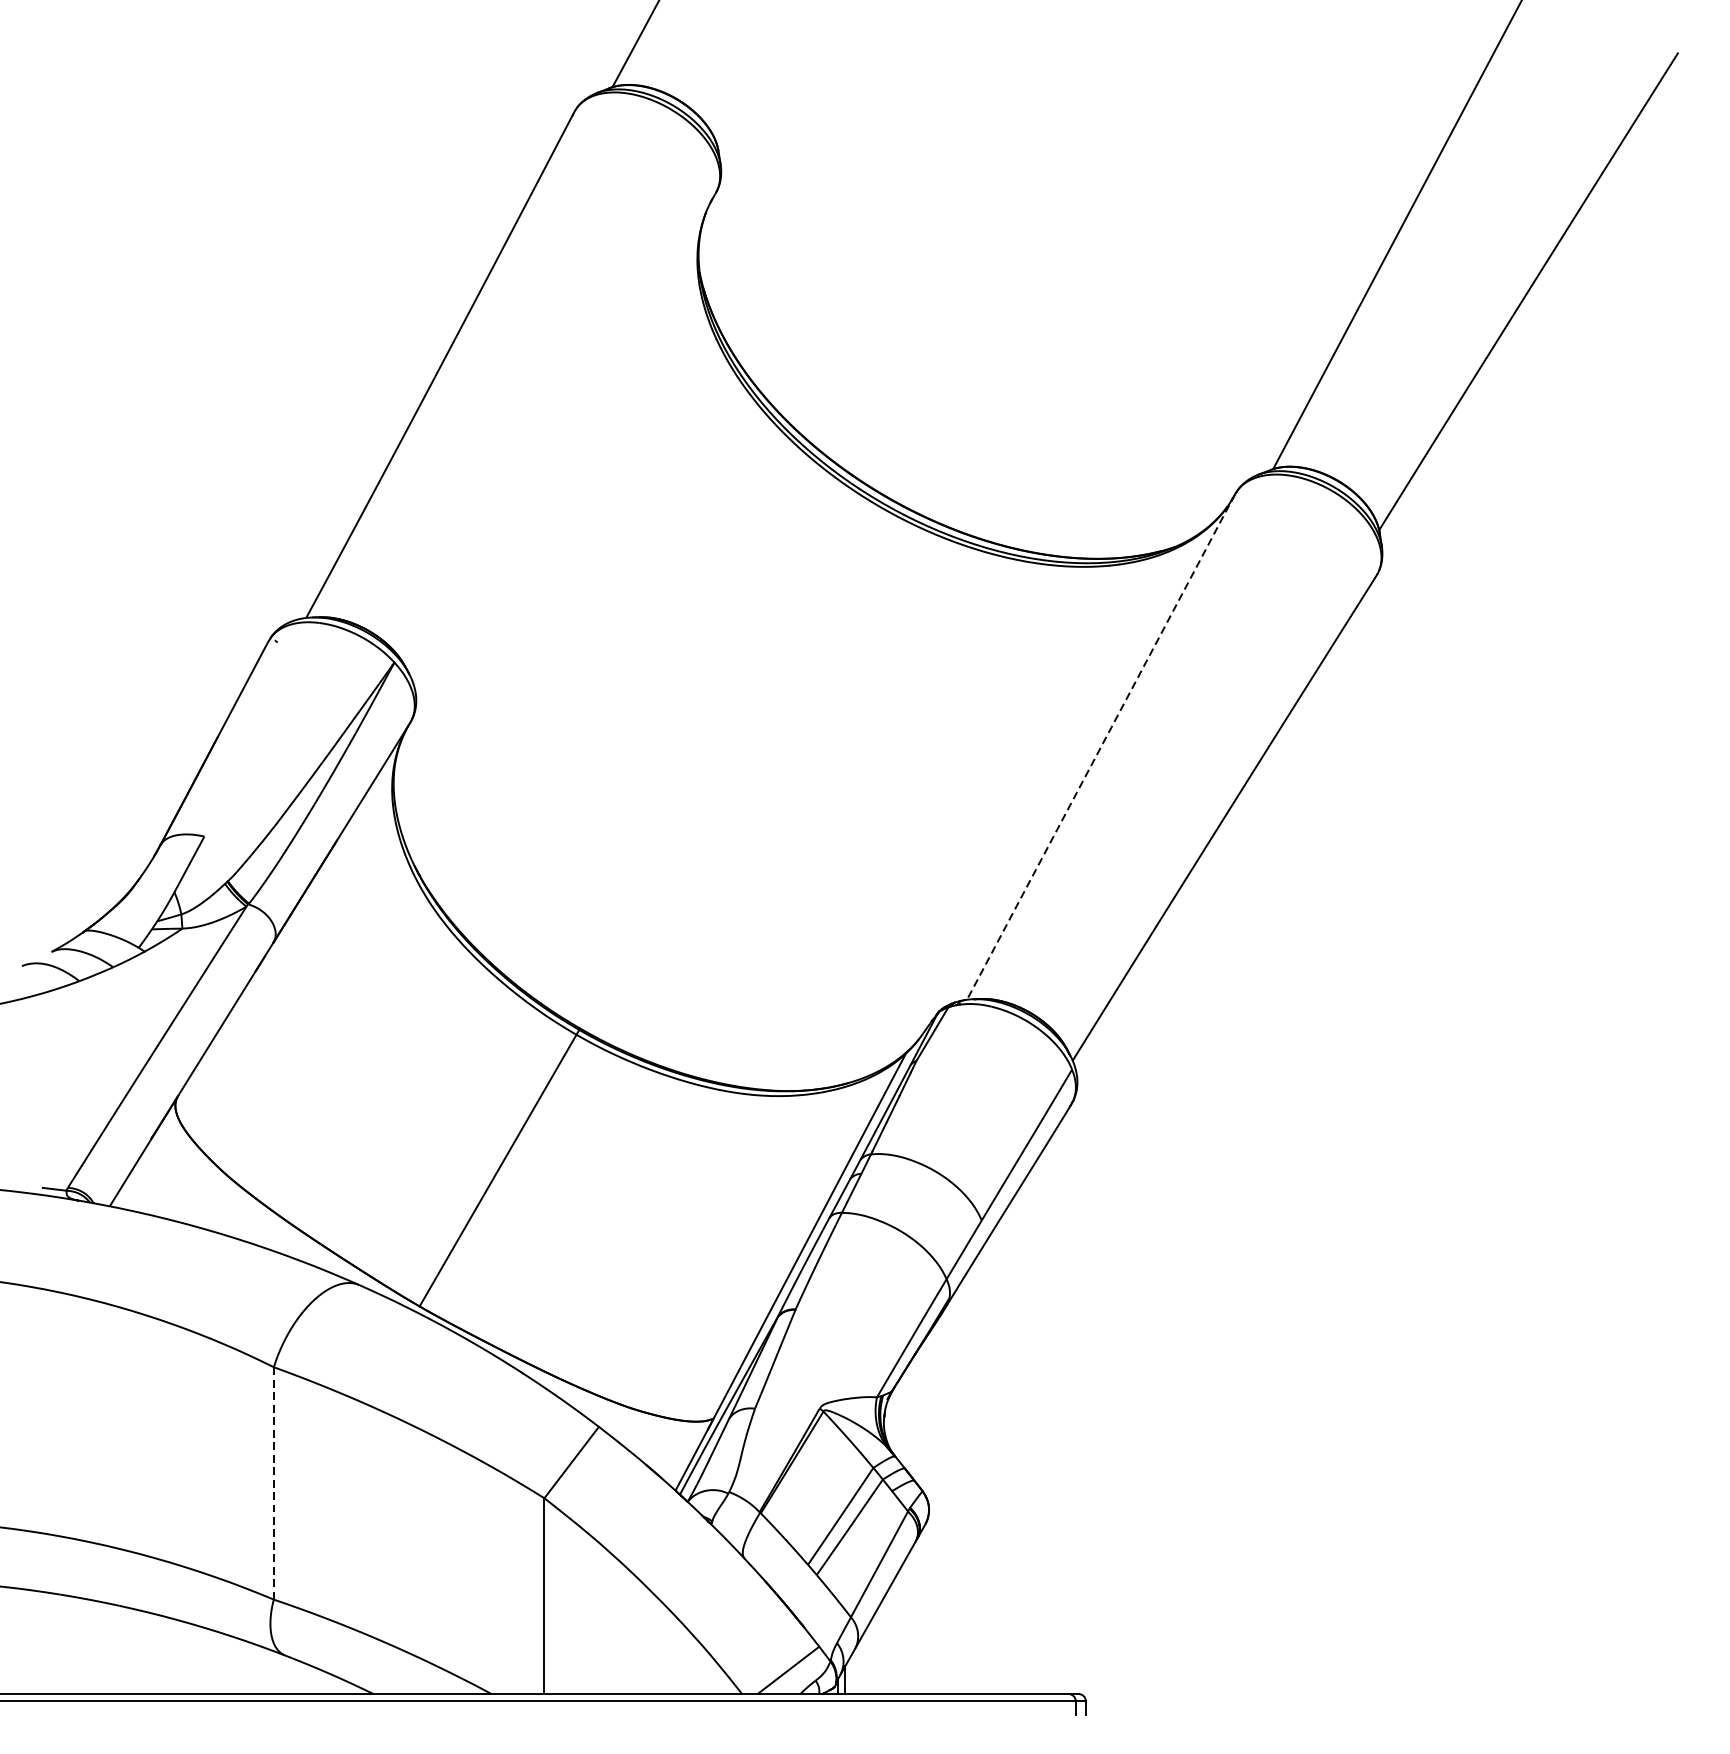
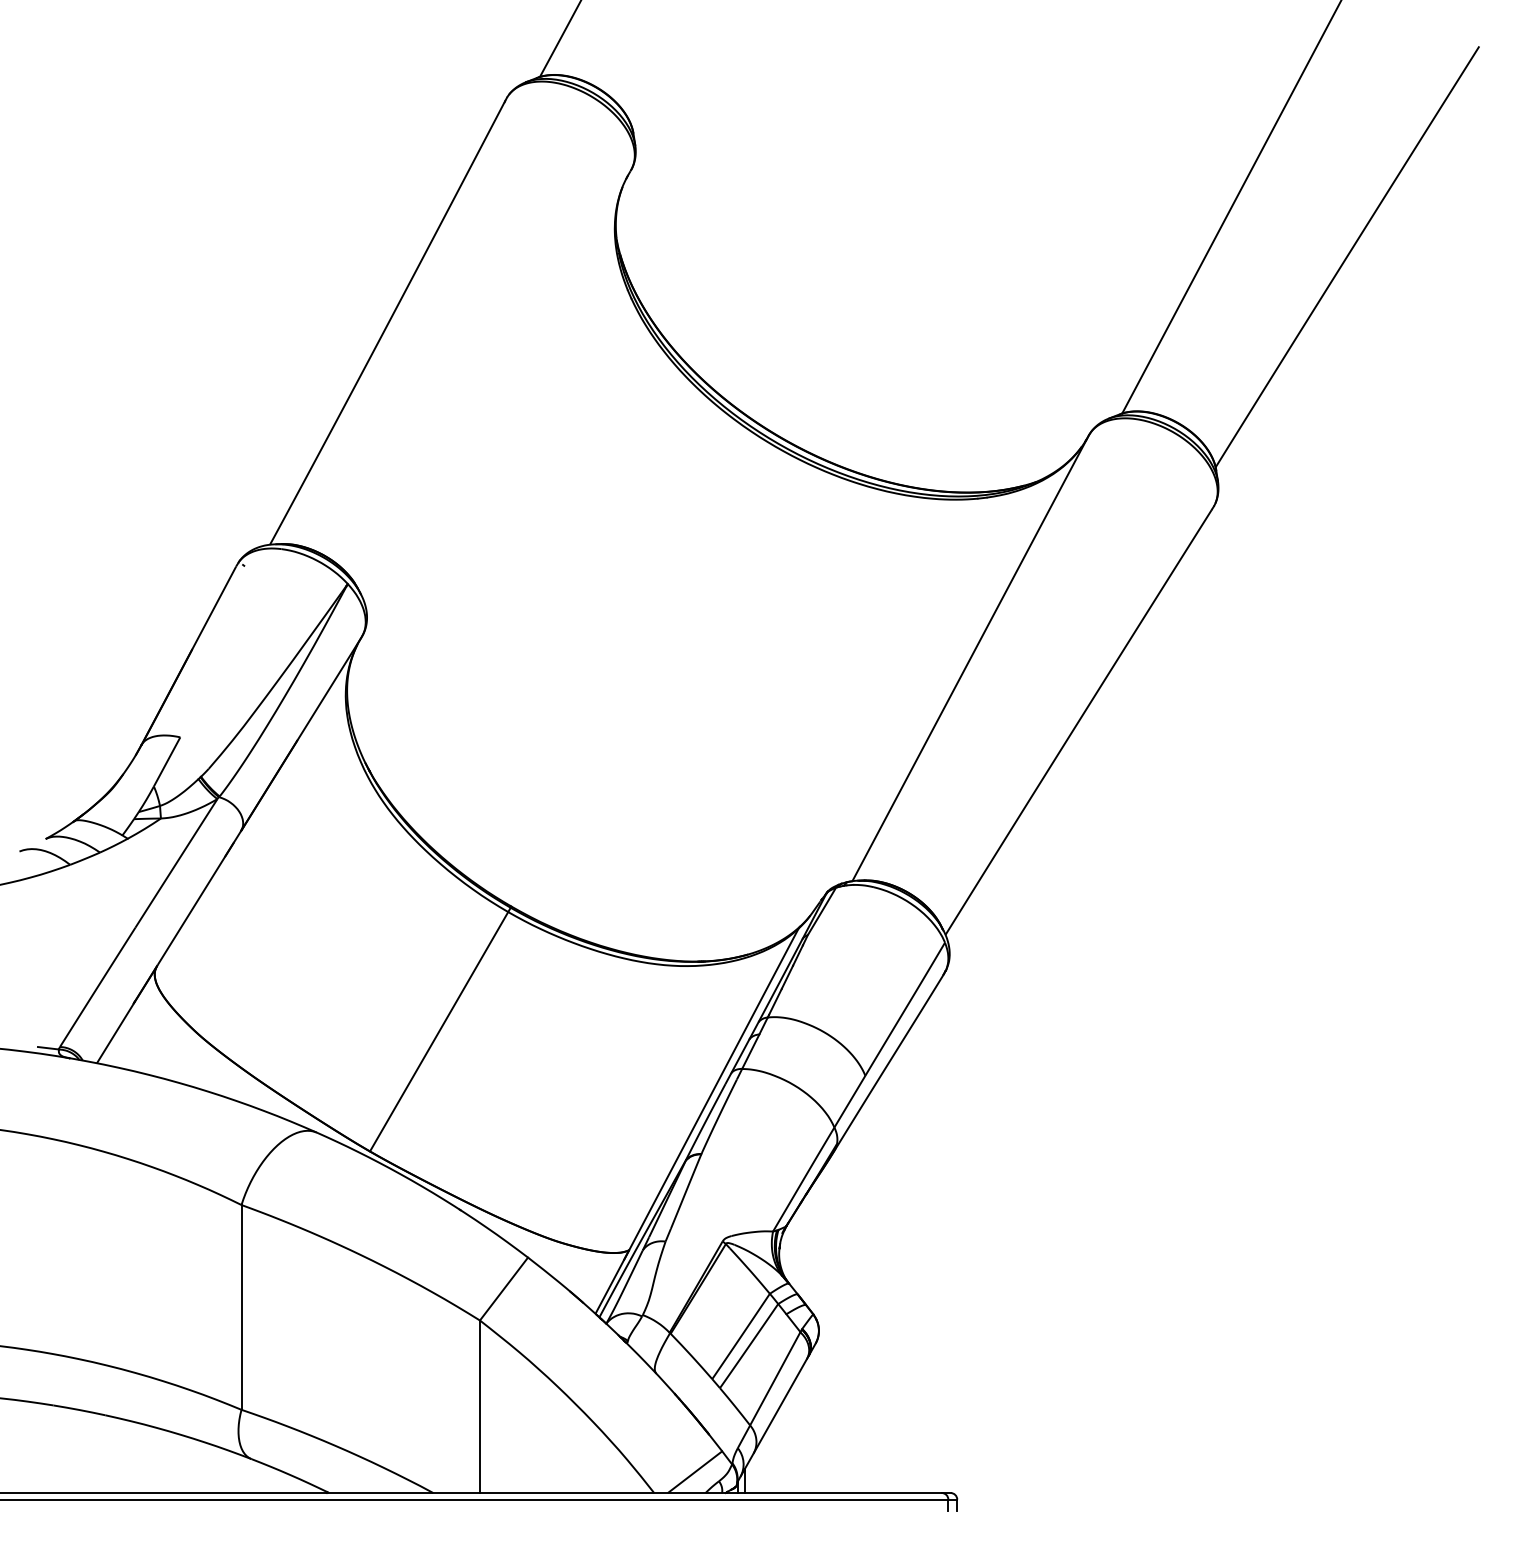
line: (1101, 747) -> (970, 658), dashed -> solid
line: (273, 1483) -> (241, 1307), dashed -> solid

